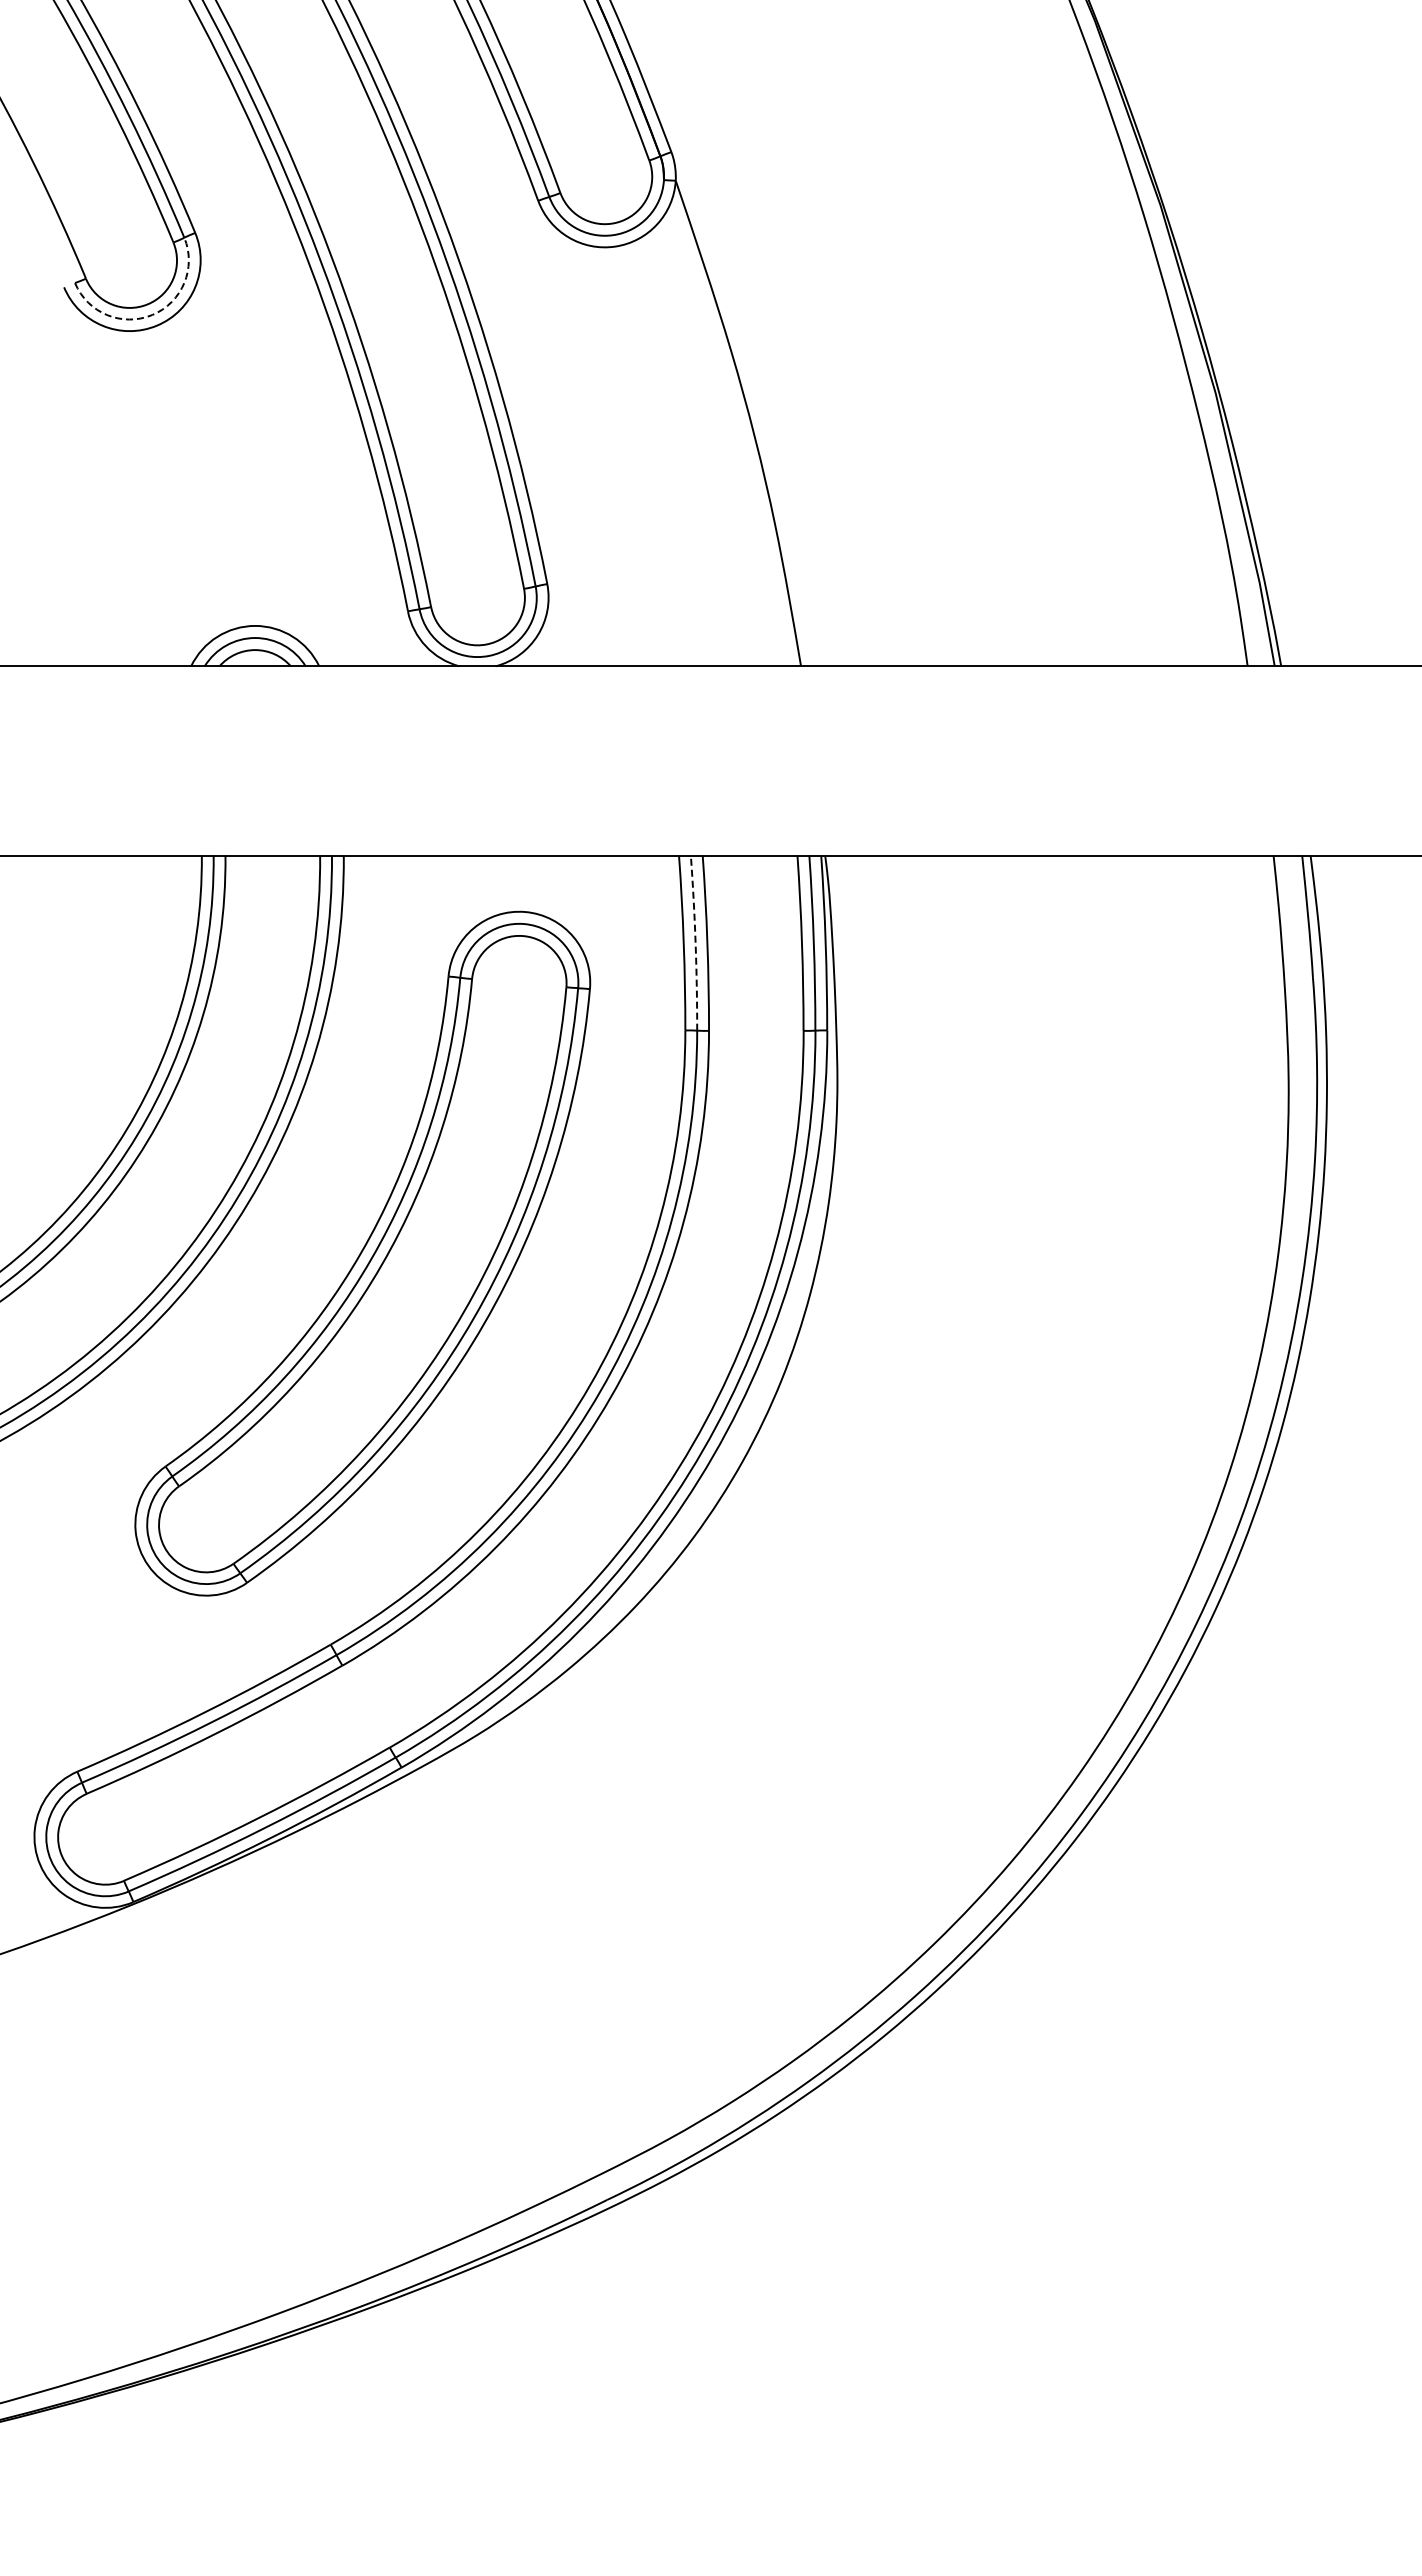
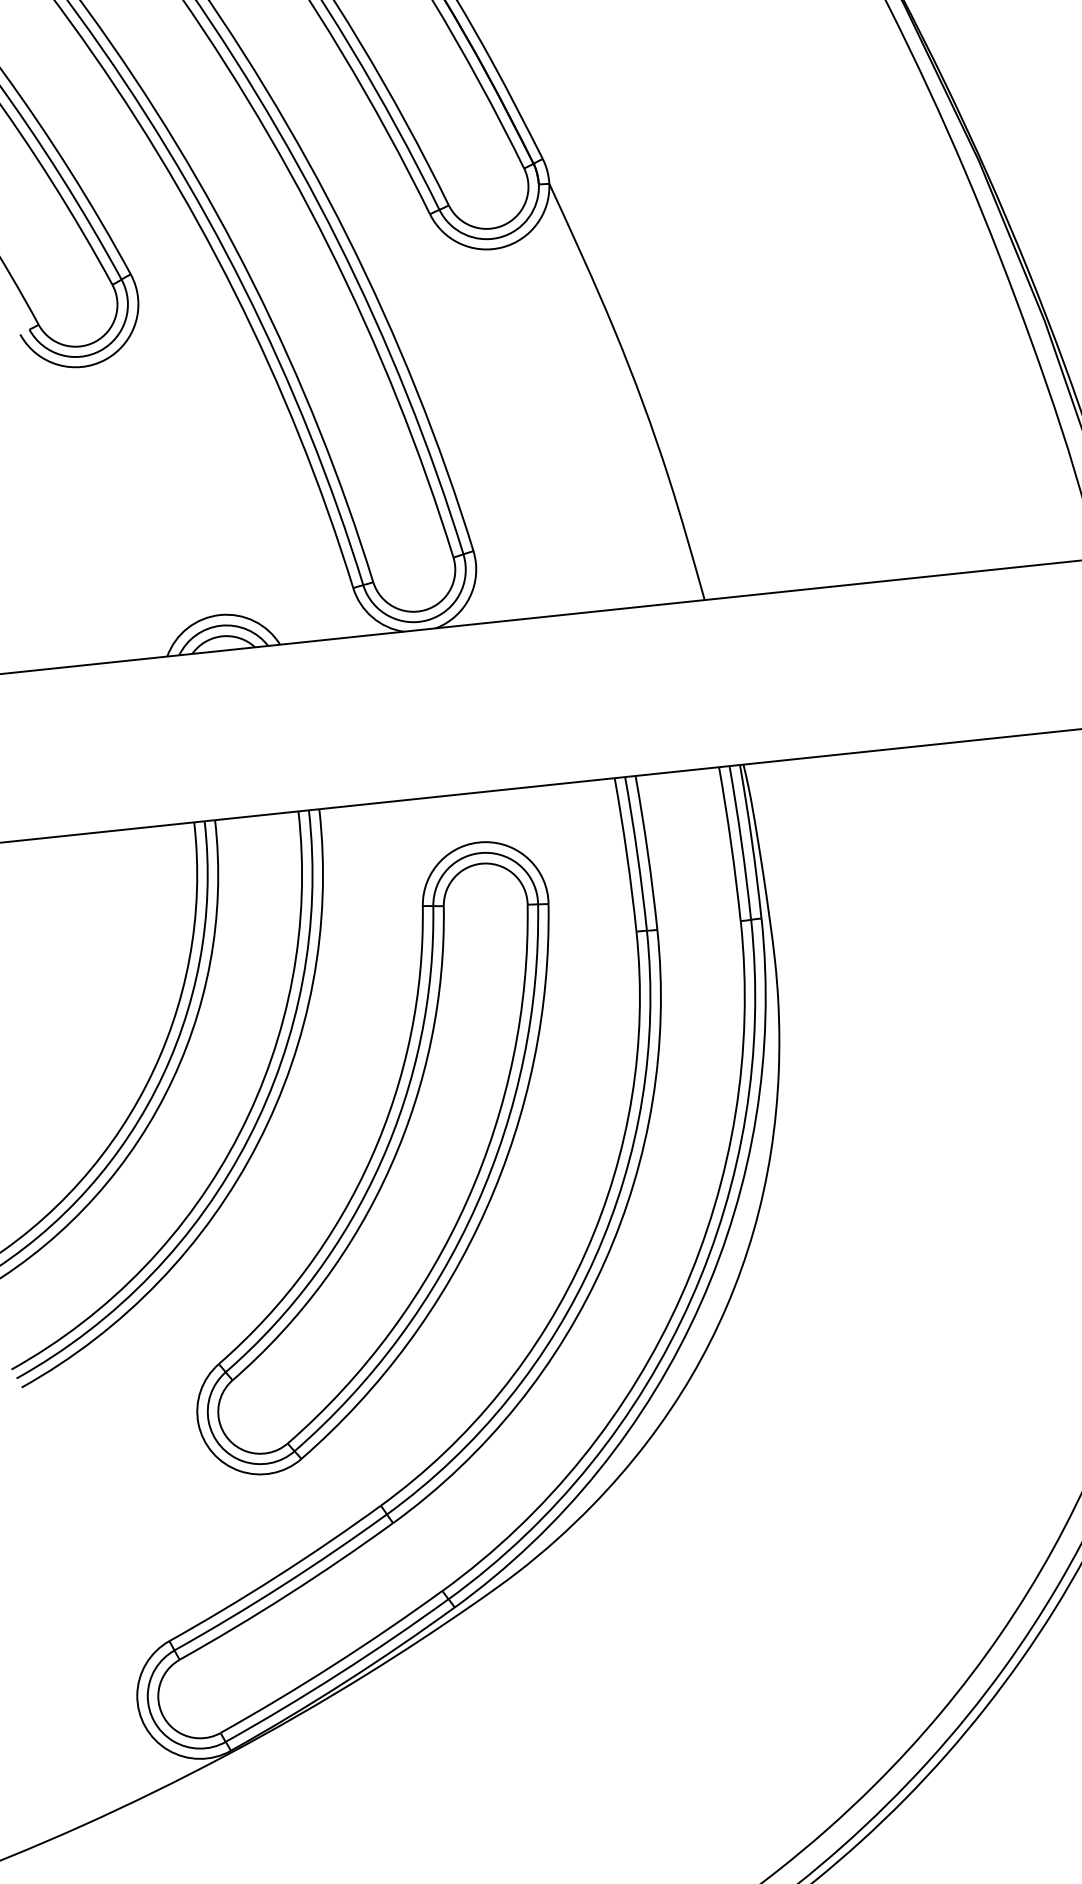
arc: (152, 315) -> (100, 351), dashed -> solid
arc: (695, 943) -> (637, 854), dashed -> solid

